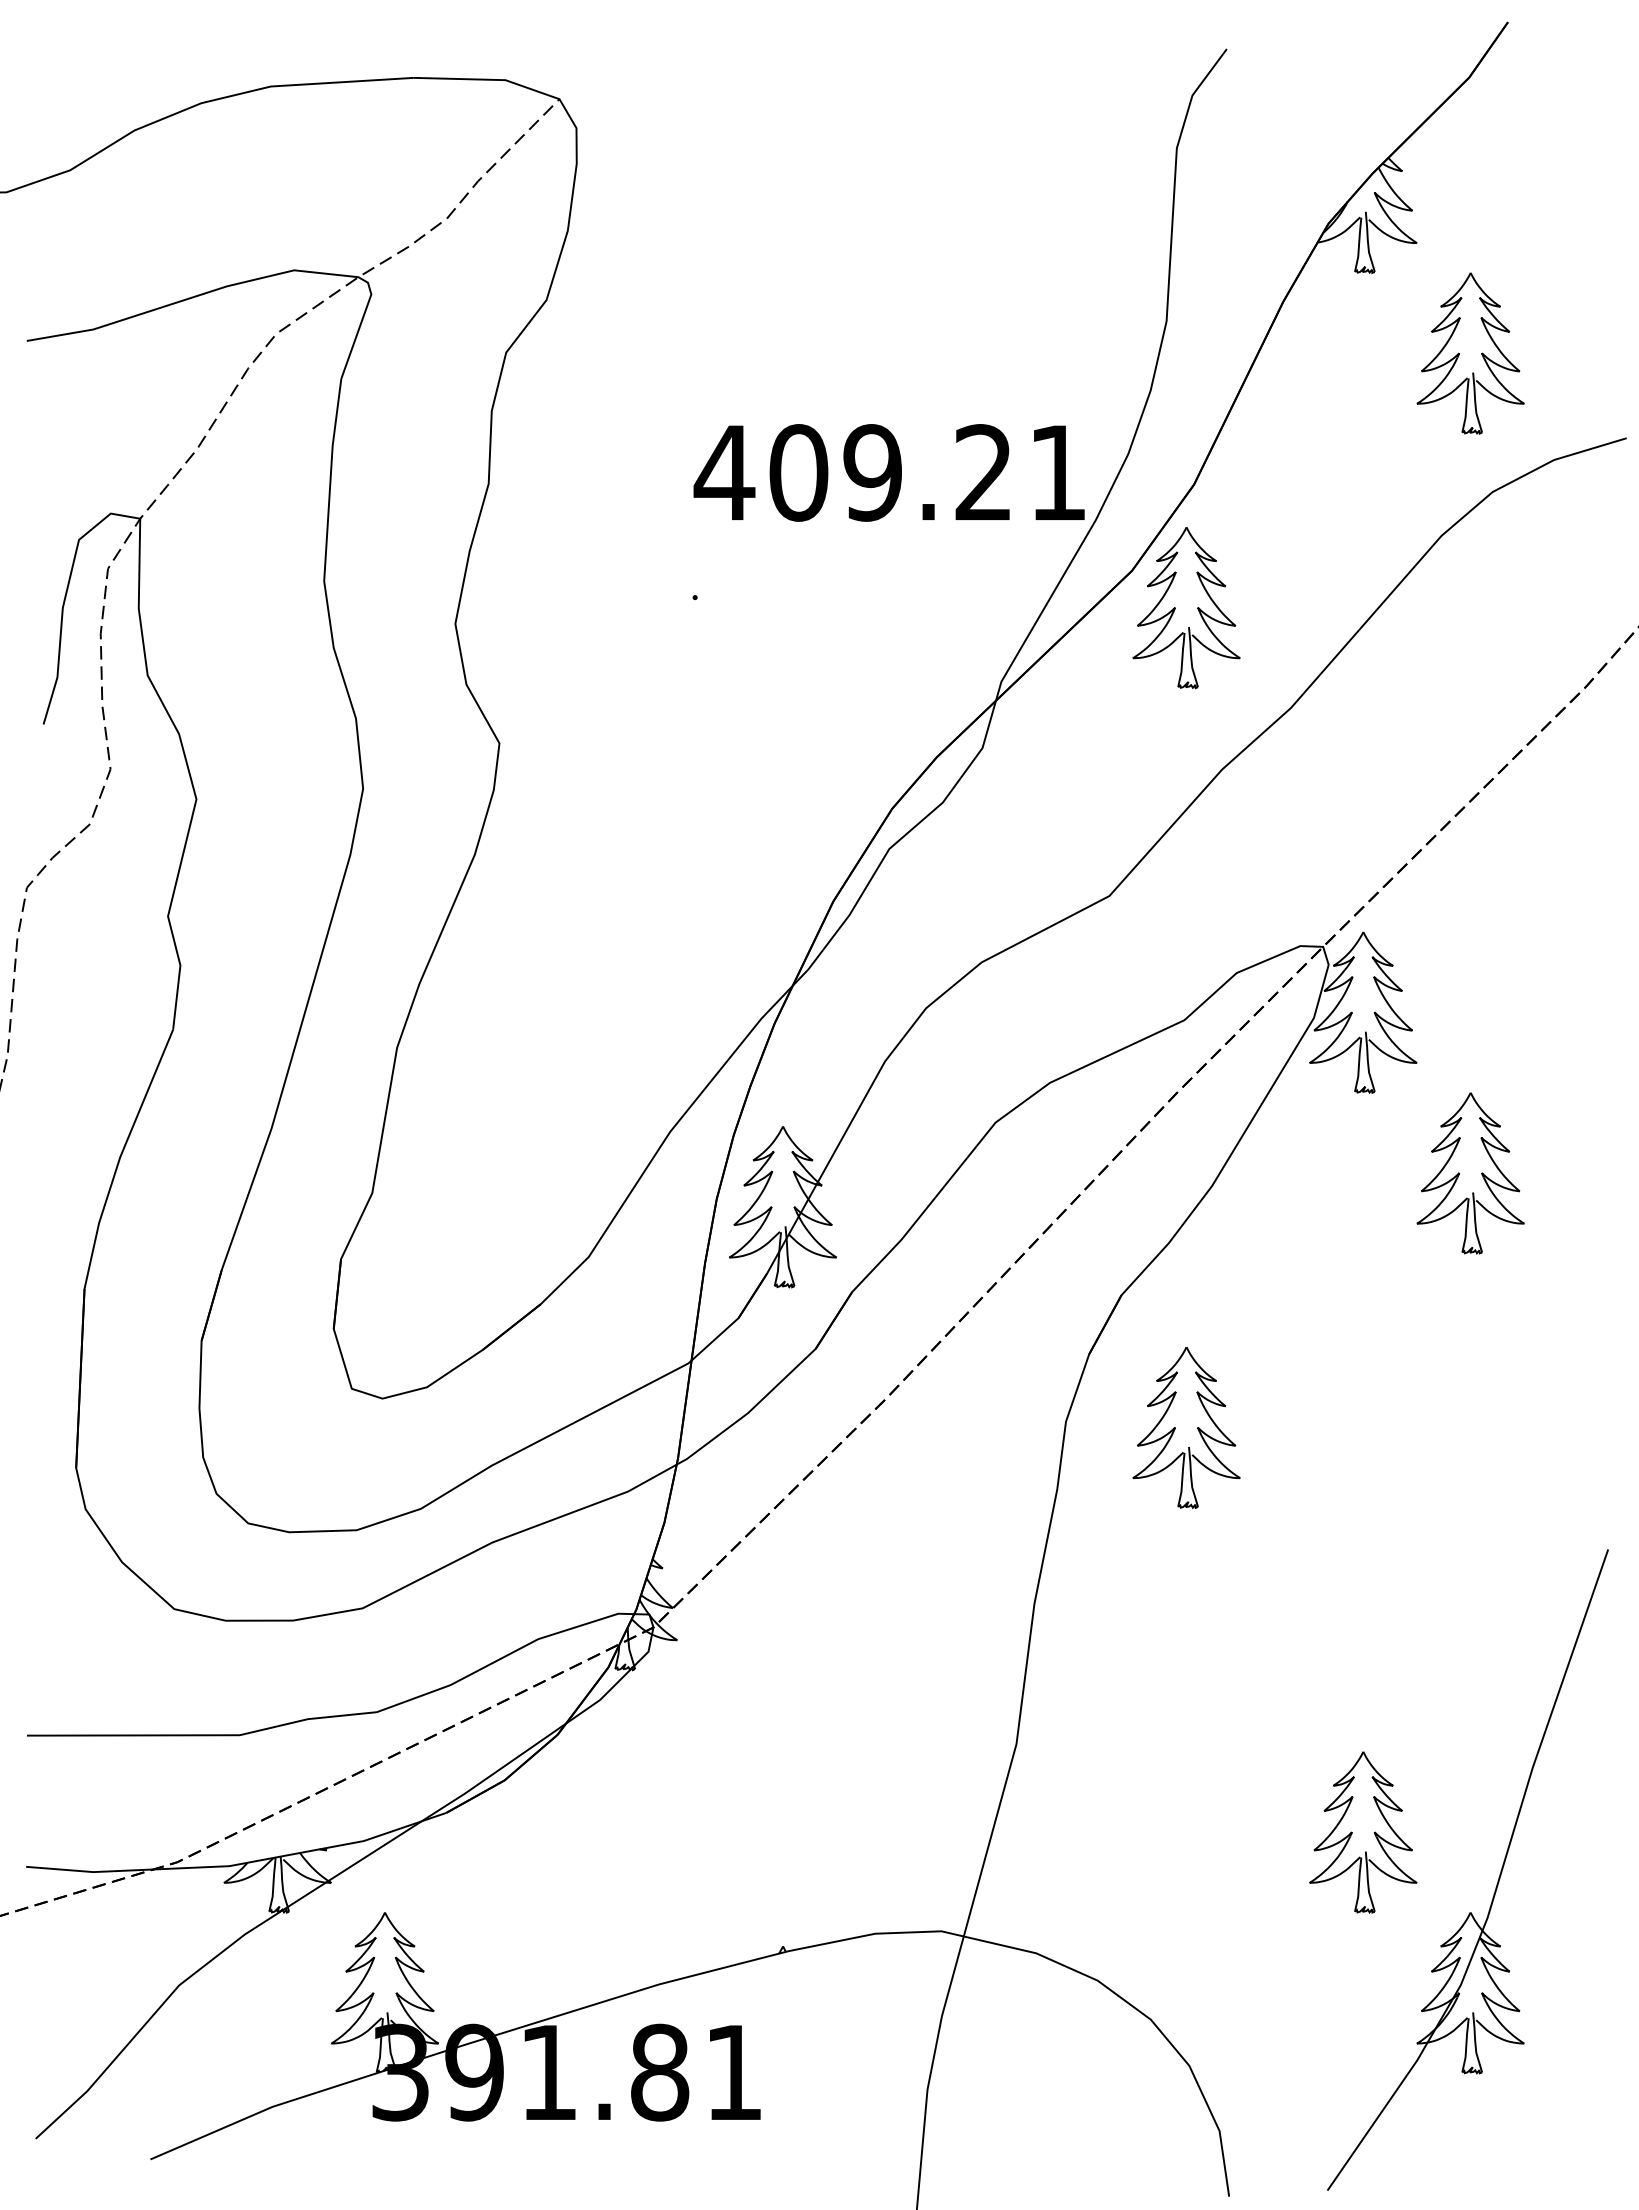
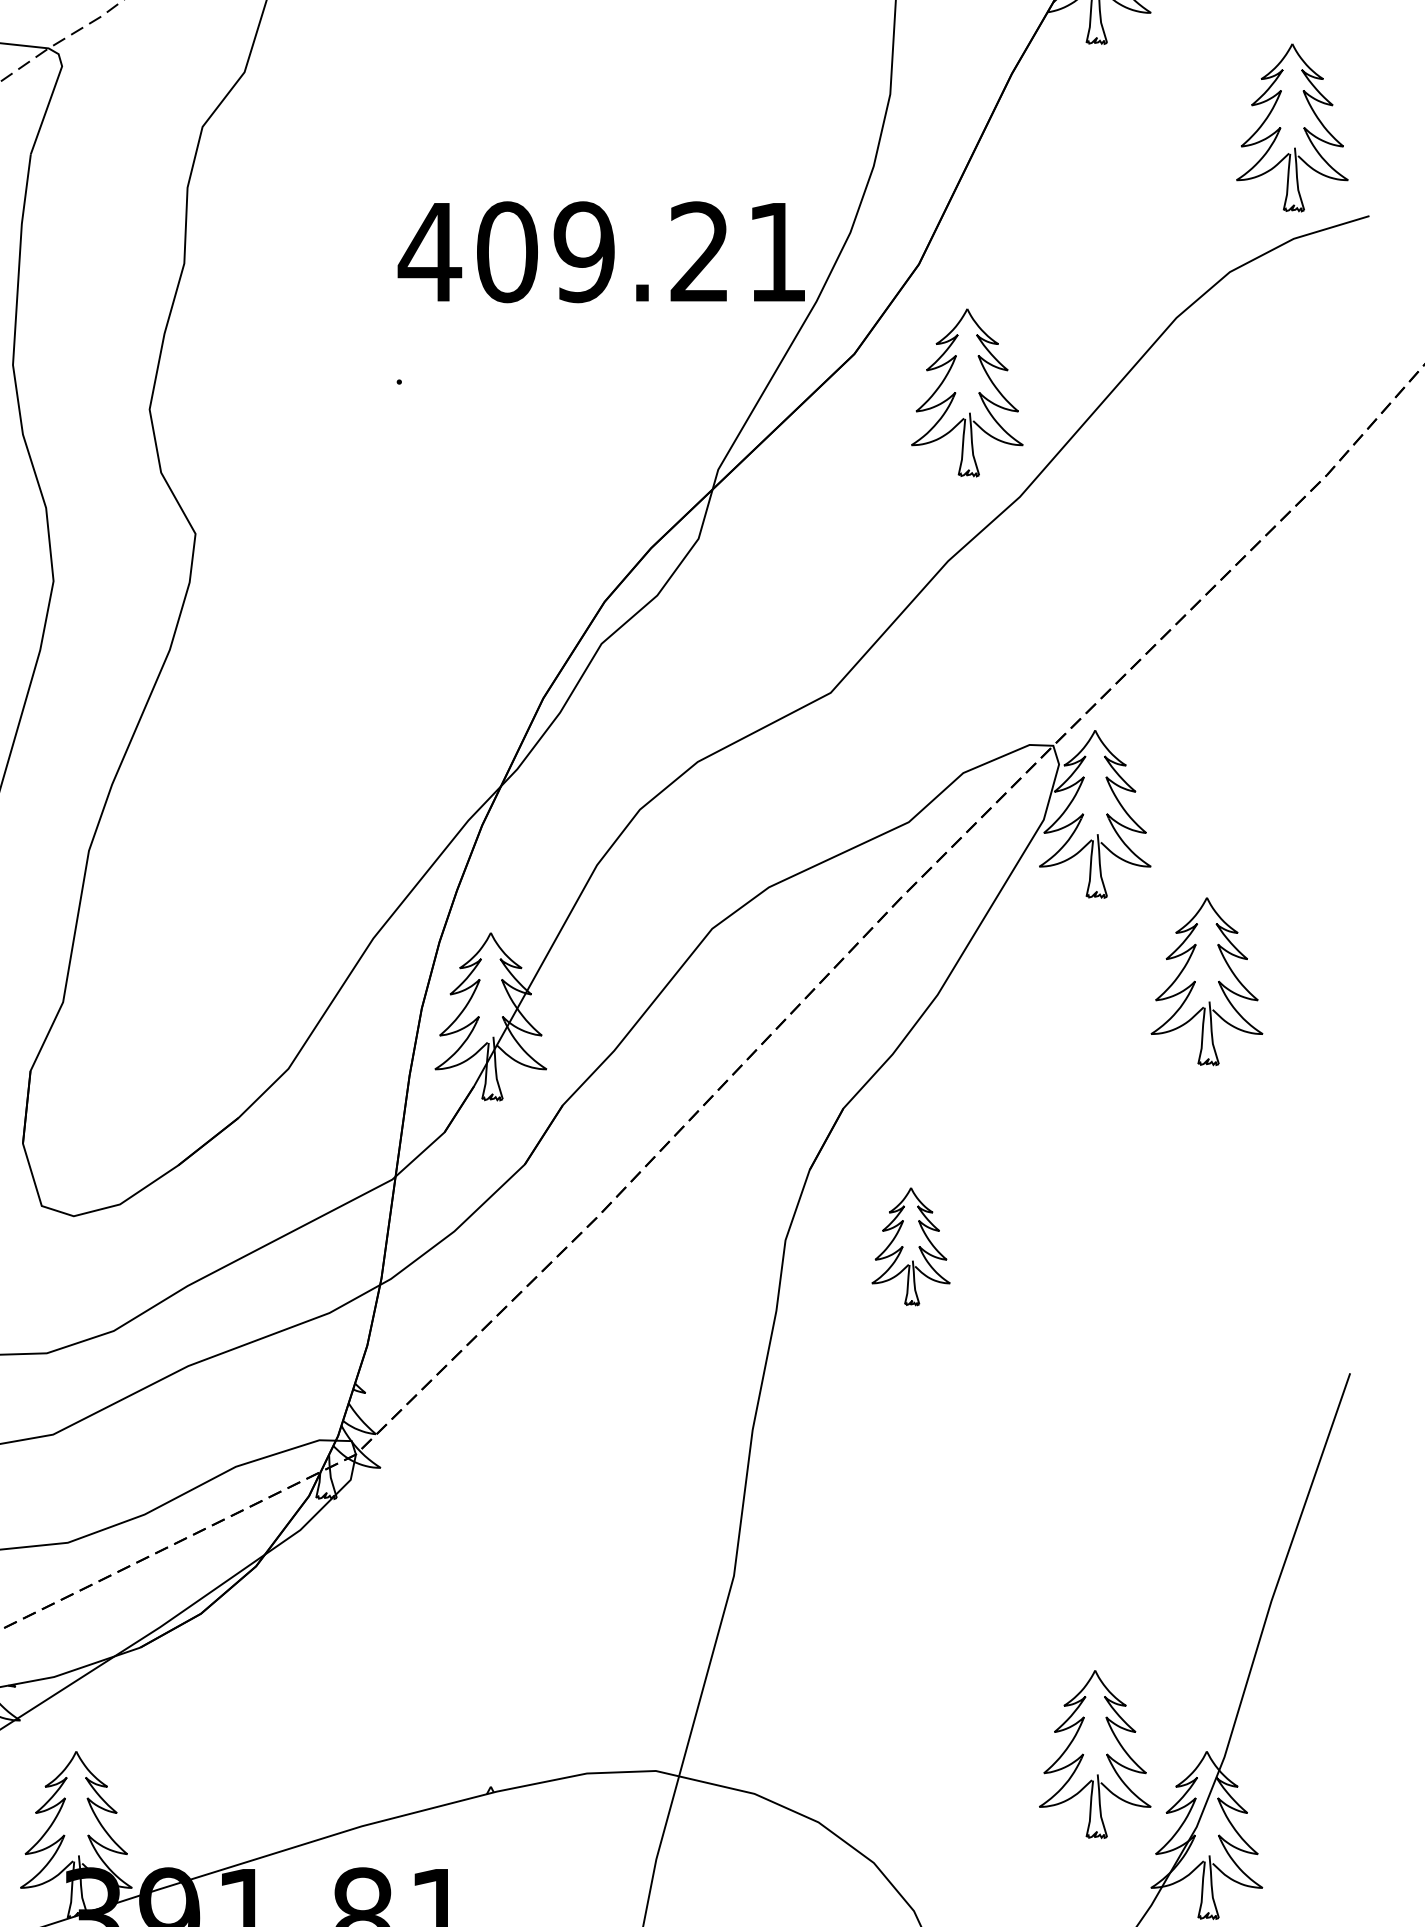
part: (1470, 353) -> (1292, 127), moved
part: (1186, 608) -> (967, 393), moved
part: (1186, 1427) -> (911, 1246), size x0.7
part: (1363, 1832) -> (1095, 1754), moved

